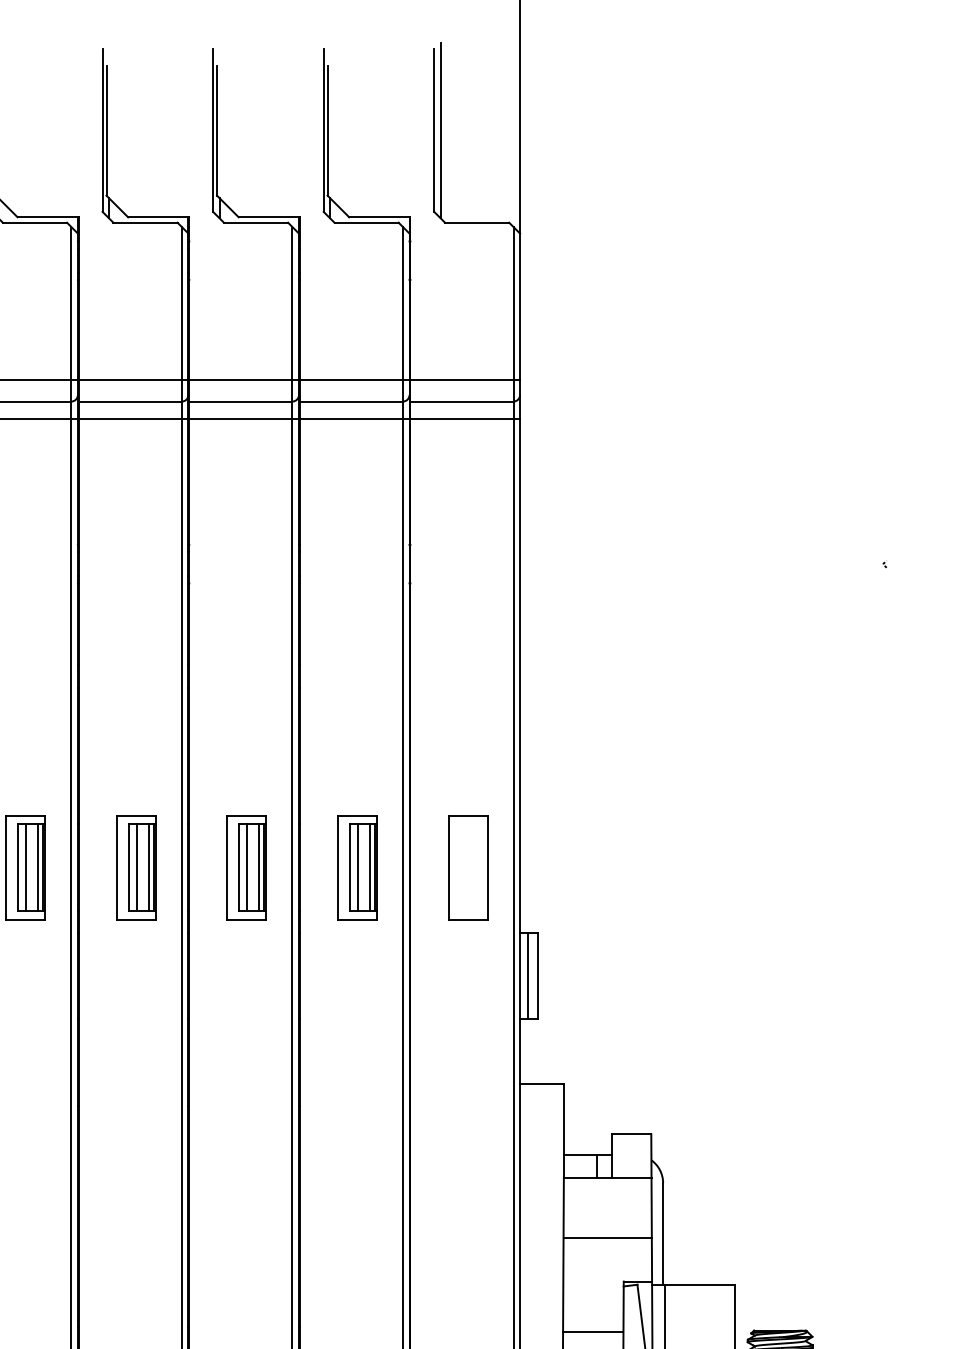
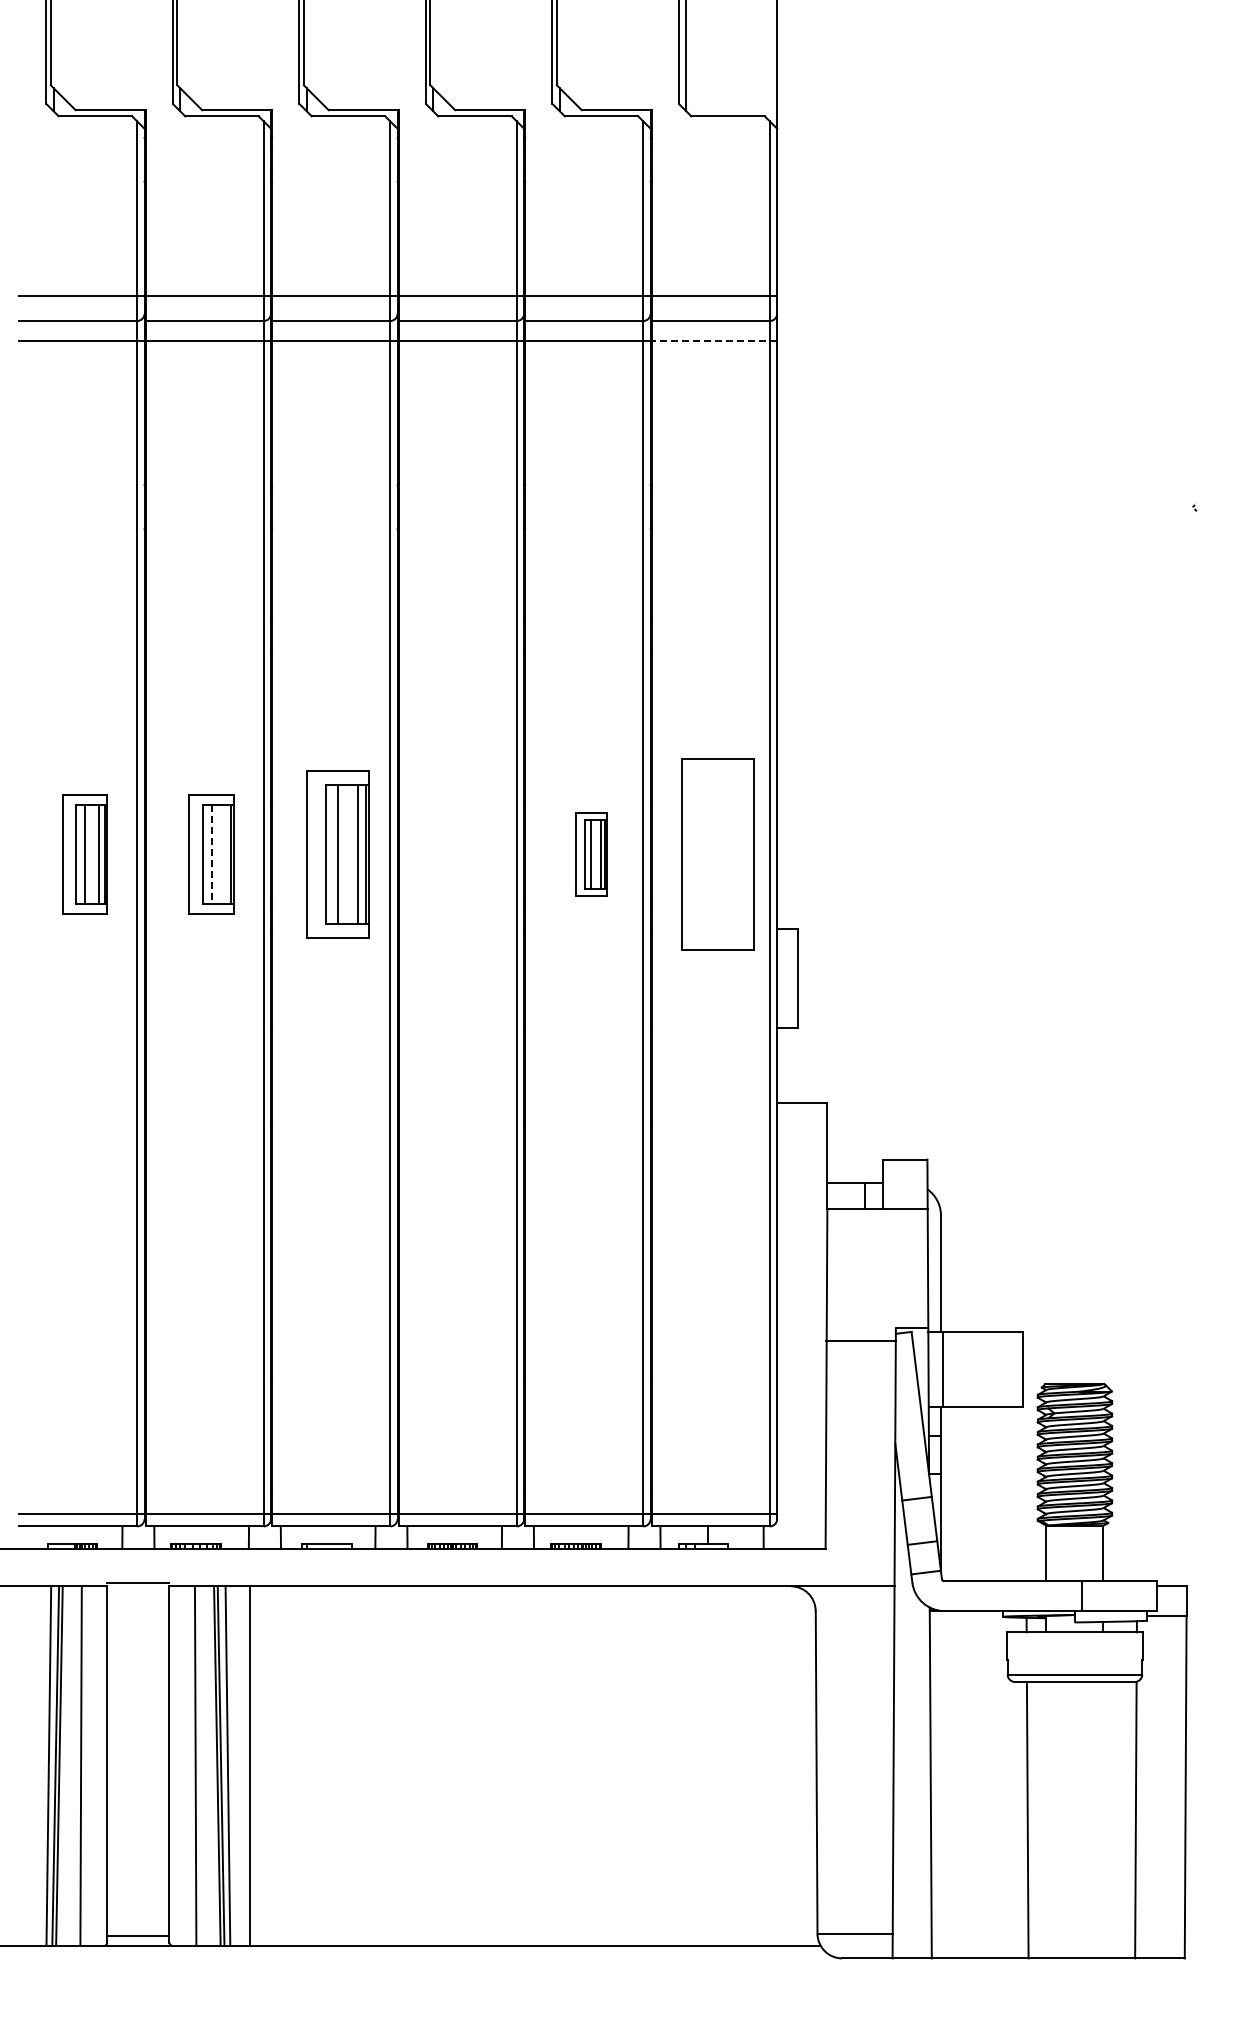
line: (465, 418) -> (714, 340), solid -> dashed
line: (25, 867) -> (211, 854), solid -> dashed
line: (38, 867) -> (225, 854), removed
part: (135, 867) -> (337, 854), size x1.4
part: (246, 867) -> (464, 854), removed
part: (357, 867) -> (591, 854), size x0.7
part: (467, 867) -> (717, 854), size x1.6
line: (527, 975) -> (785, 978), removed
line: (607, 1238) -> (877, 1278), removed
line: (592, 1332) -> (860, 1341), moved

